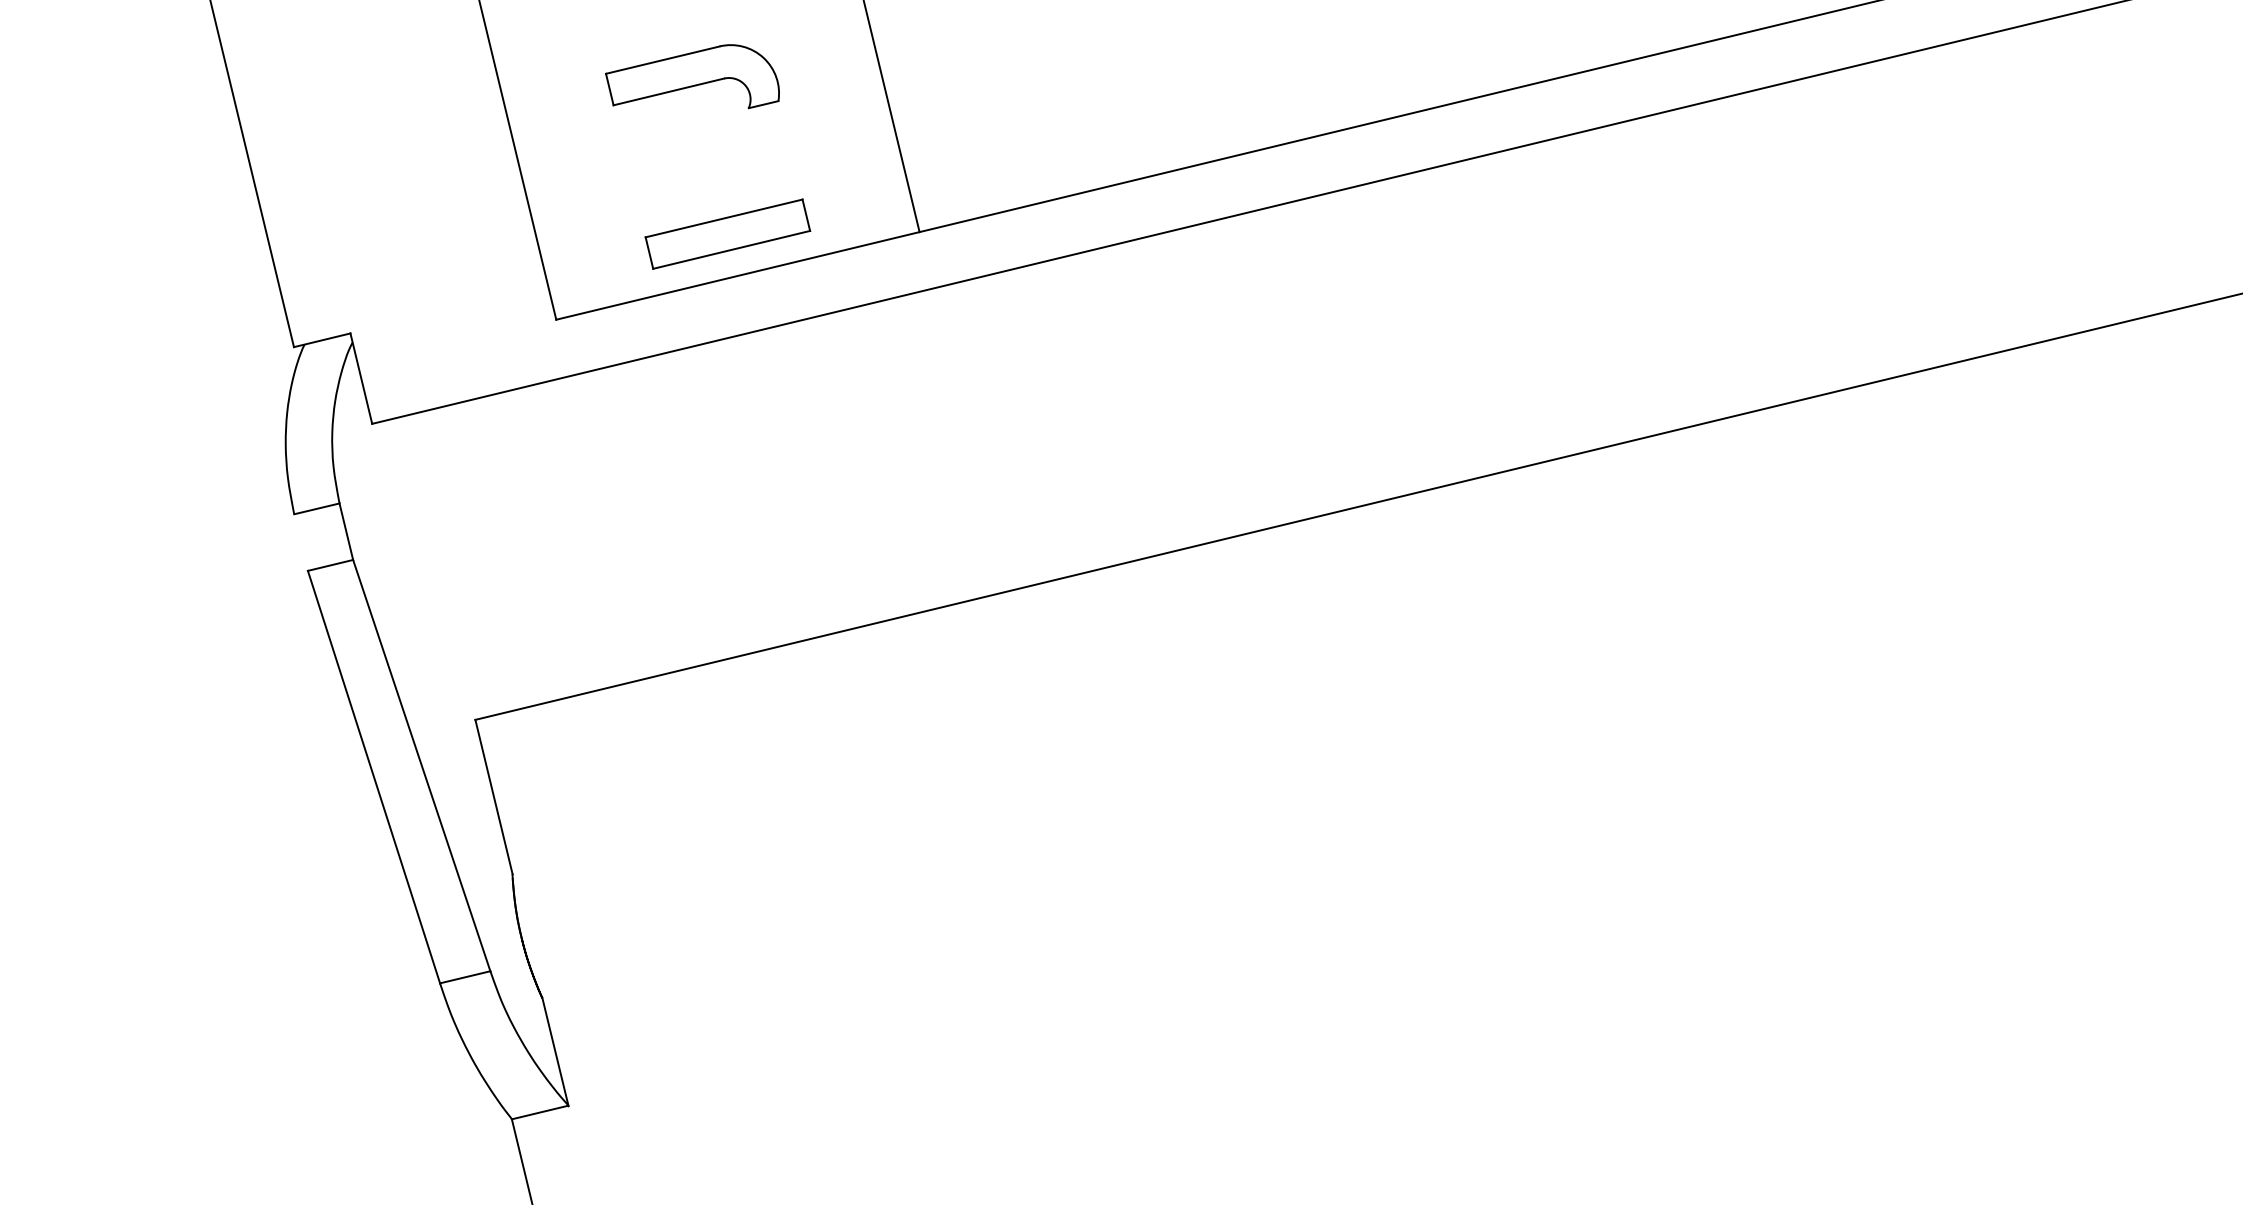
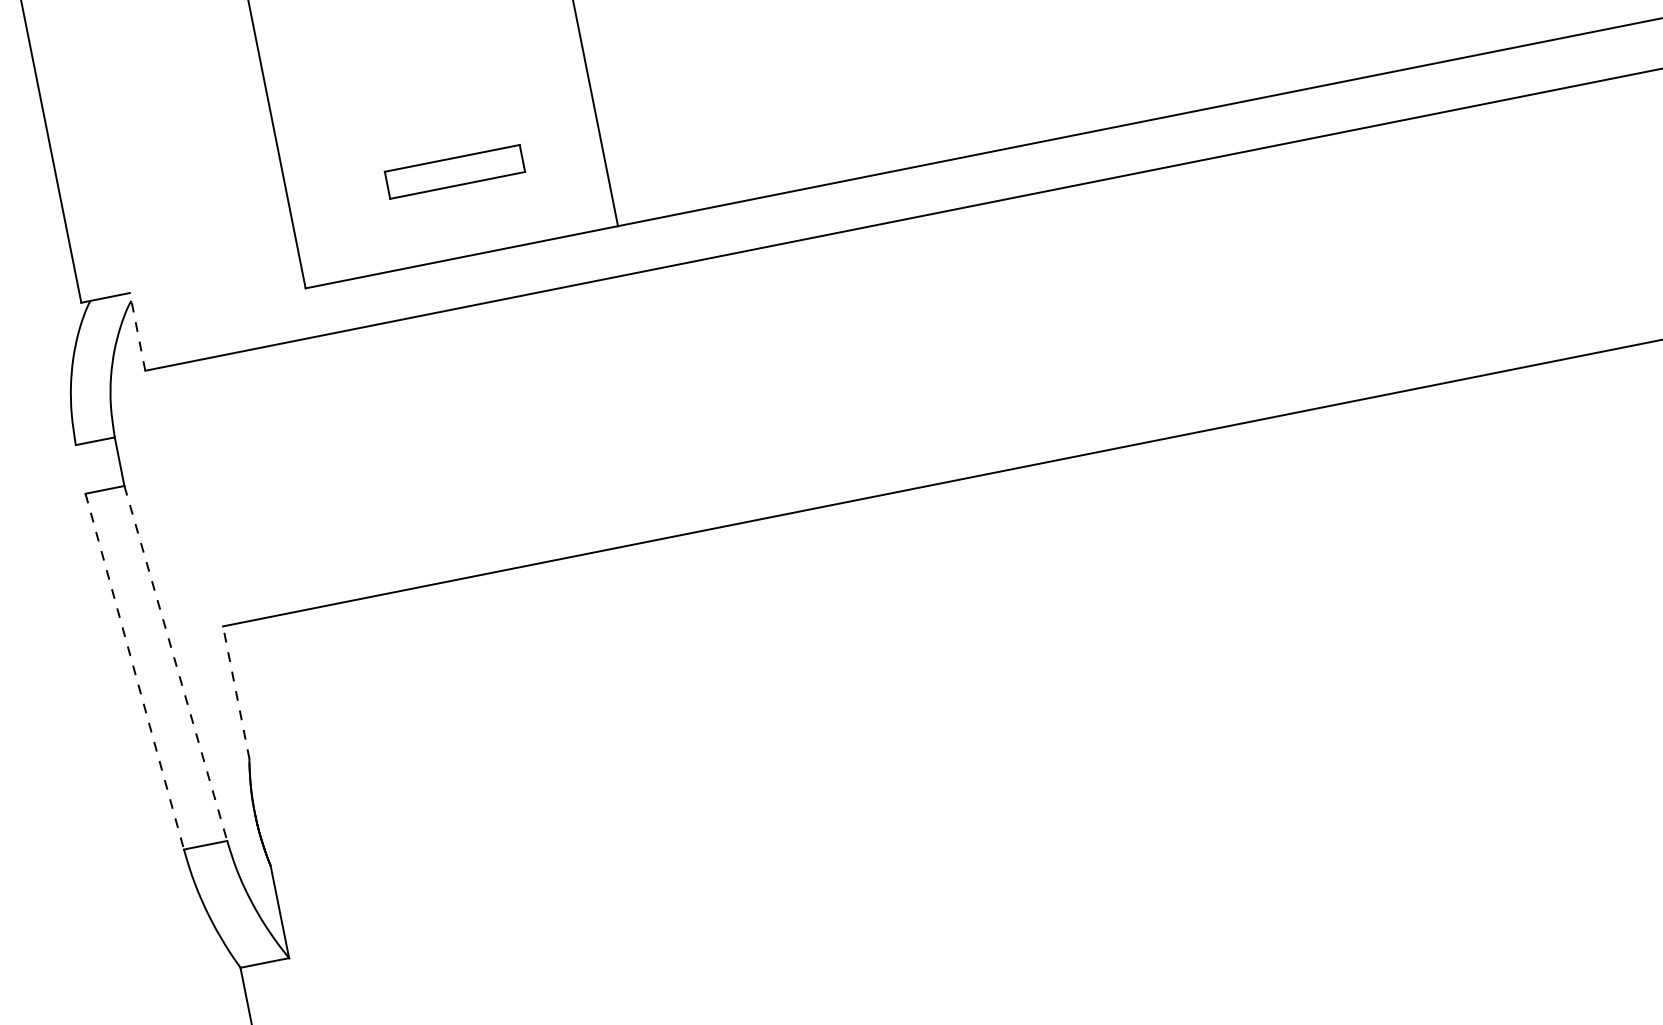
part: (692, 76) -> (429, 85), removed
part: (727, 233) -> (454, 171), moved
line: (361, 378) -> (137, 331), solid -> dashed
line: (421, 765) -> (175, 663), solid -> dashed
line: (374, 777) -> (135, 672), solid -> dashed
line: (493, 796) -> (235, 692), solid -> dashed

